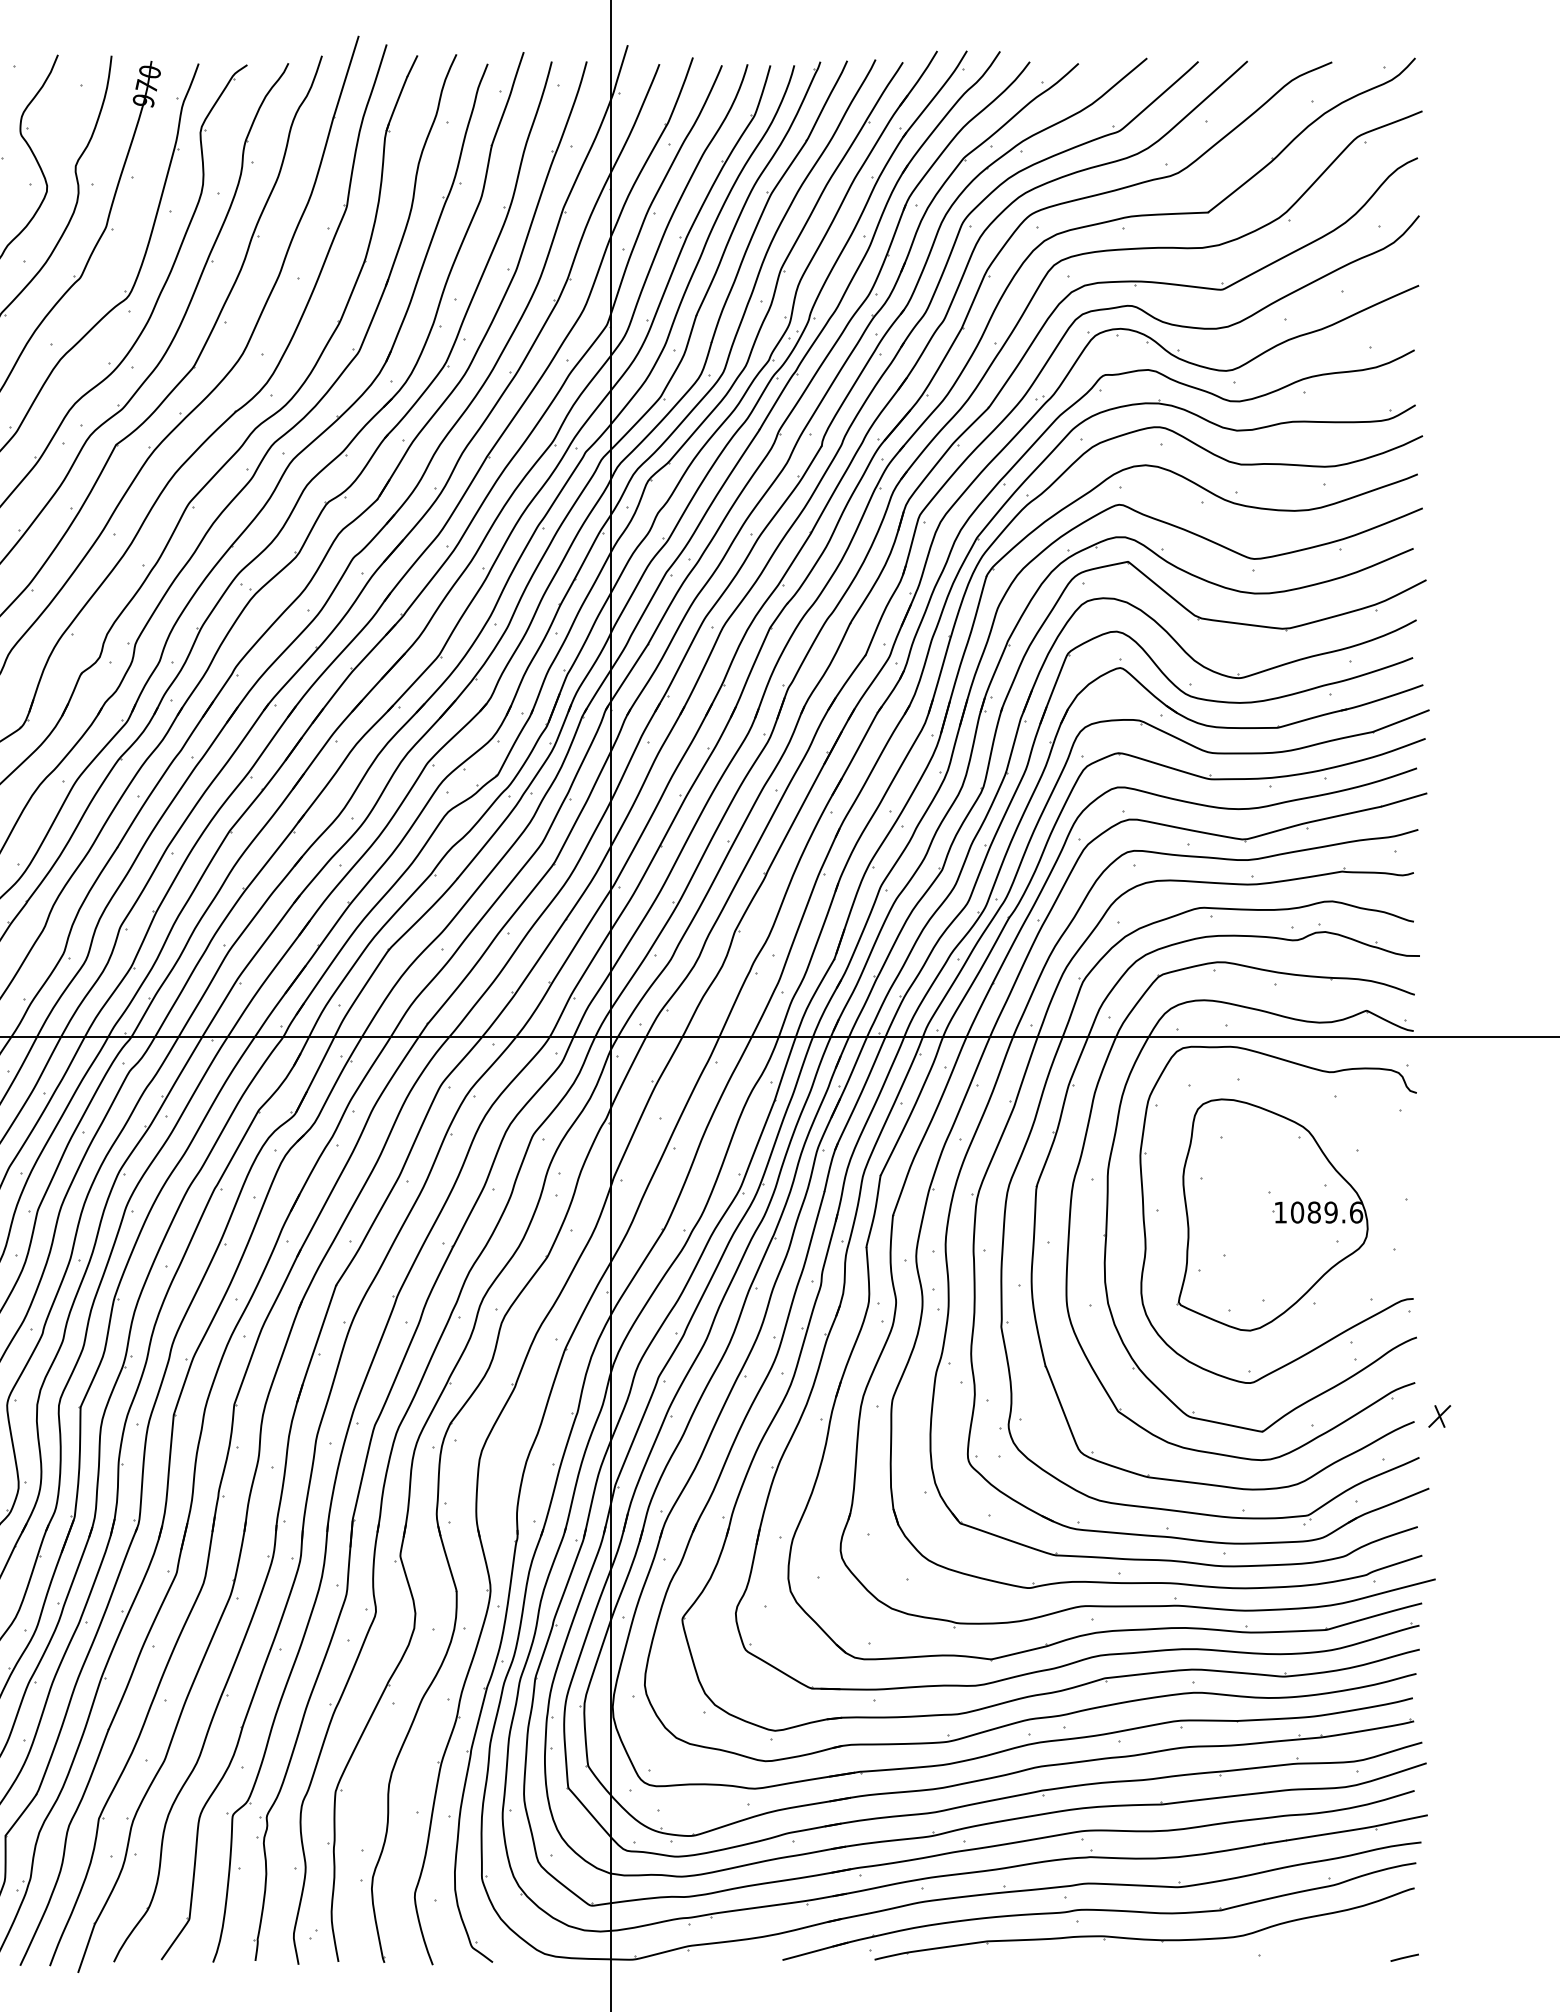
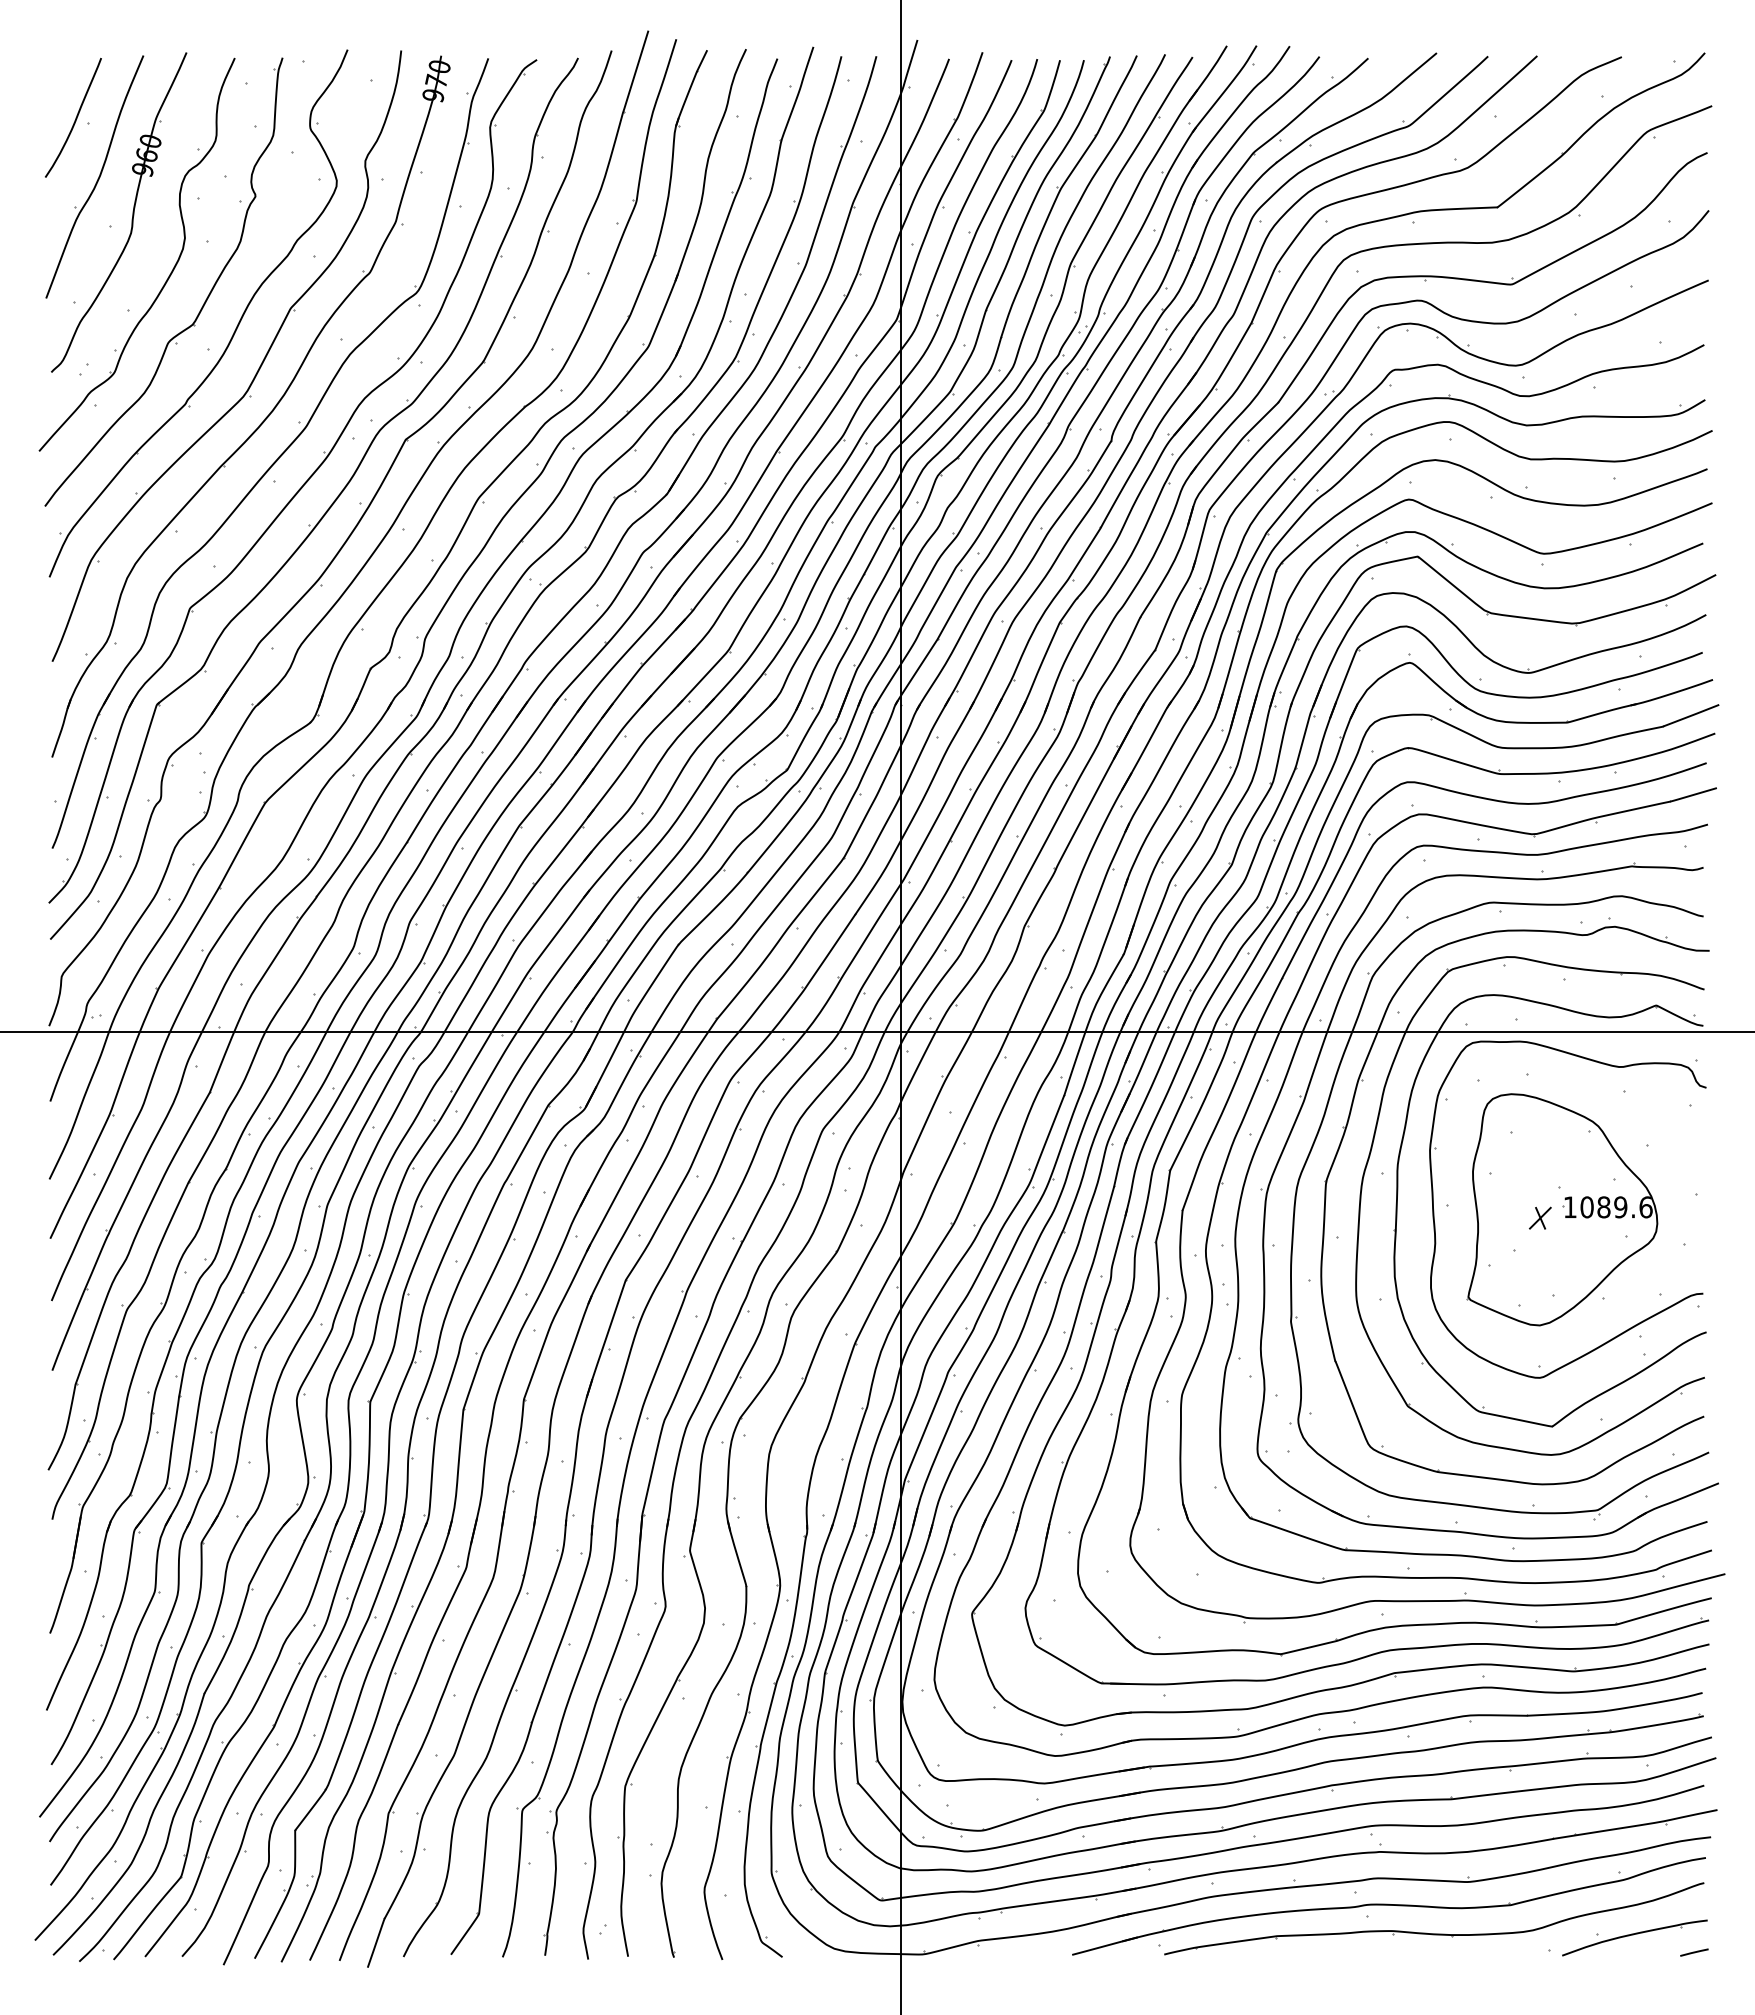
part: (1439, 1415) -> (1540, 1217), moved
part: (1344, 1942) -> (1634, 1937), added

